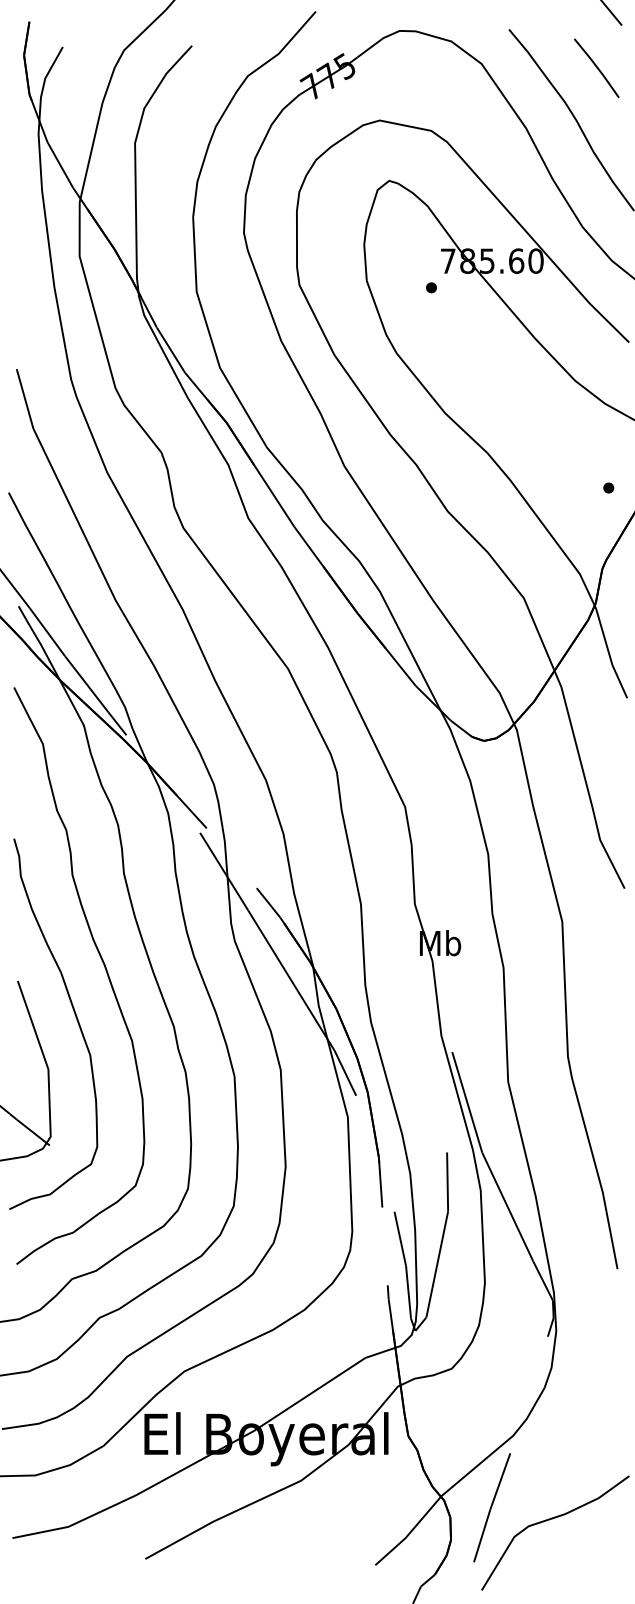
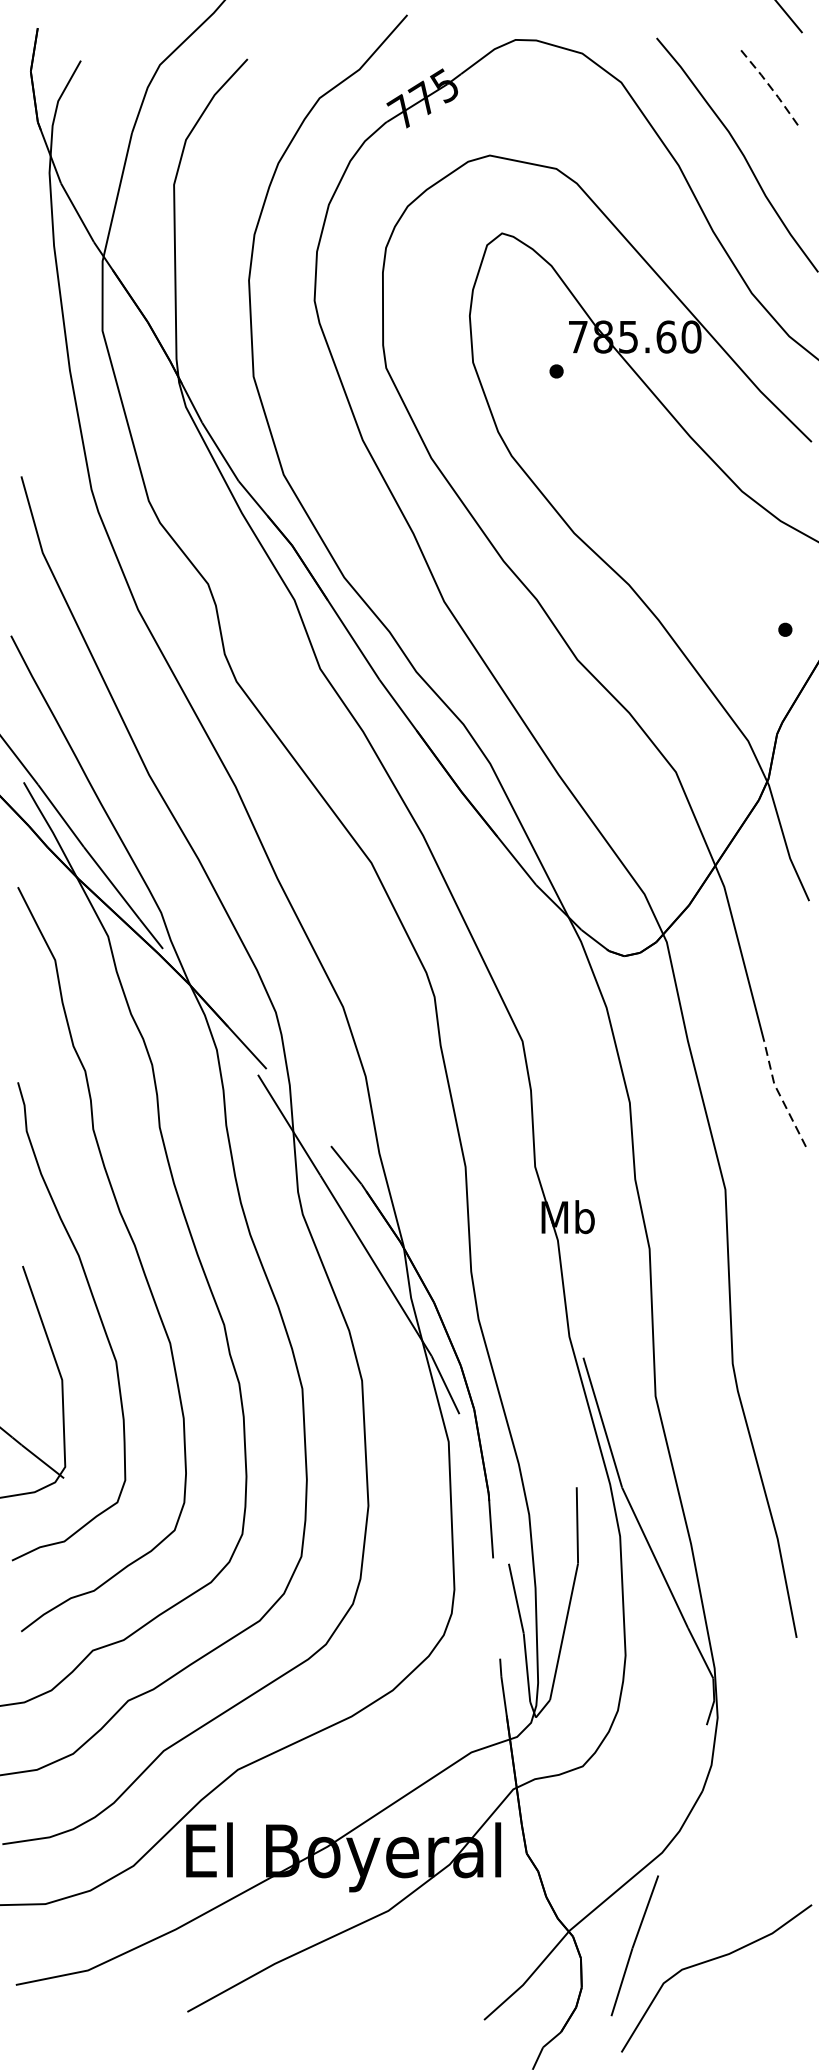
line: (597, 68) -> (770, 88), solid -> dashed
line: (604, 848) -> (779, 1095), solid -> dashed

